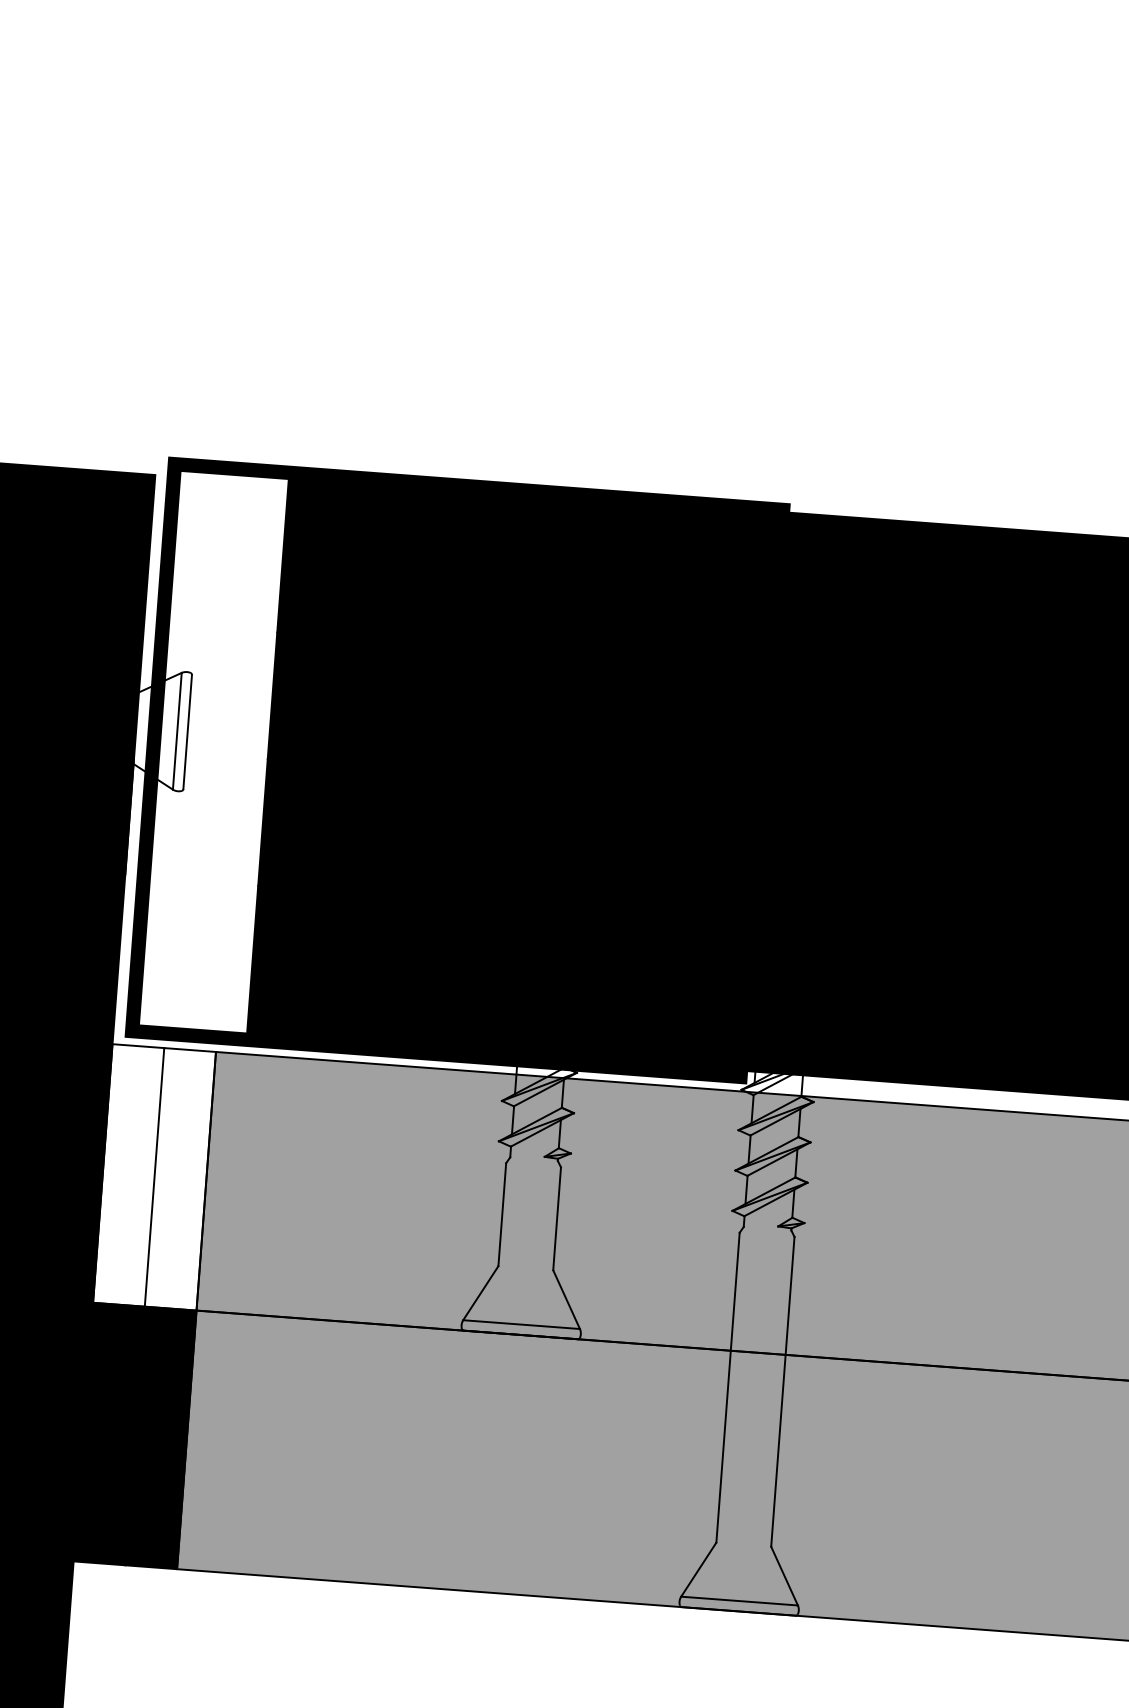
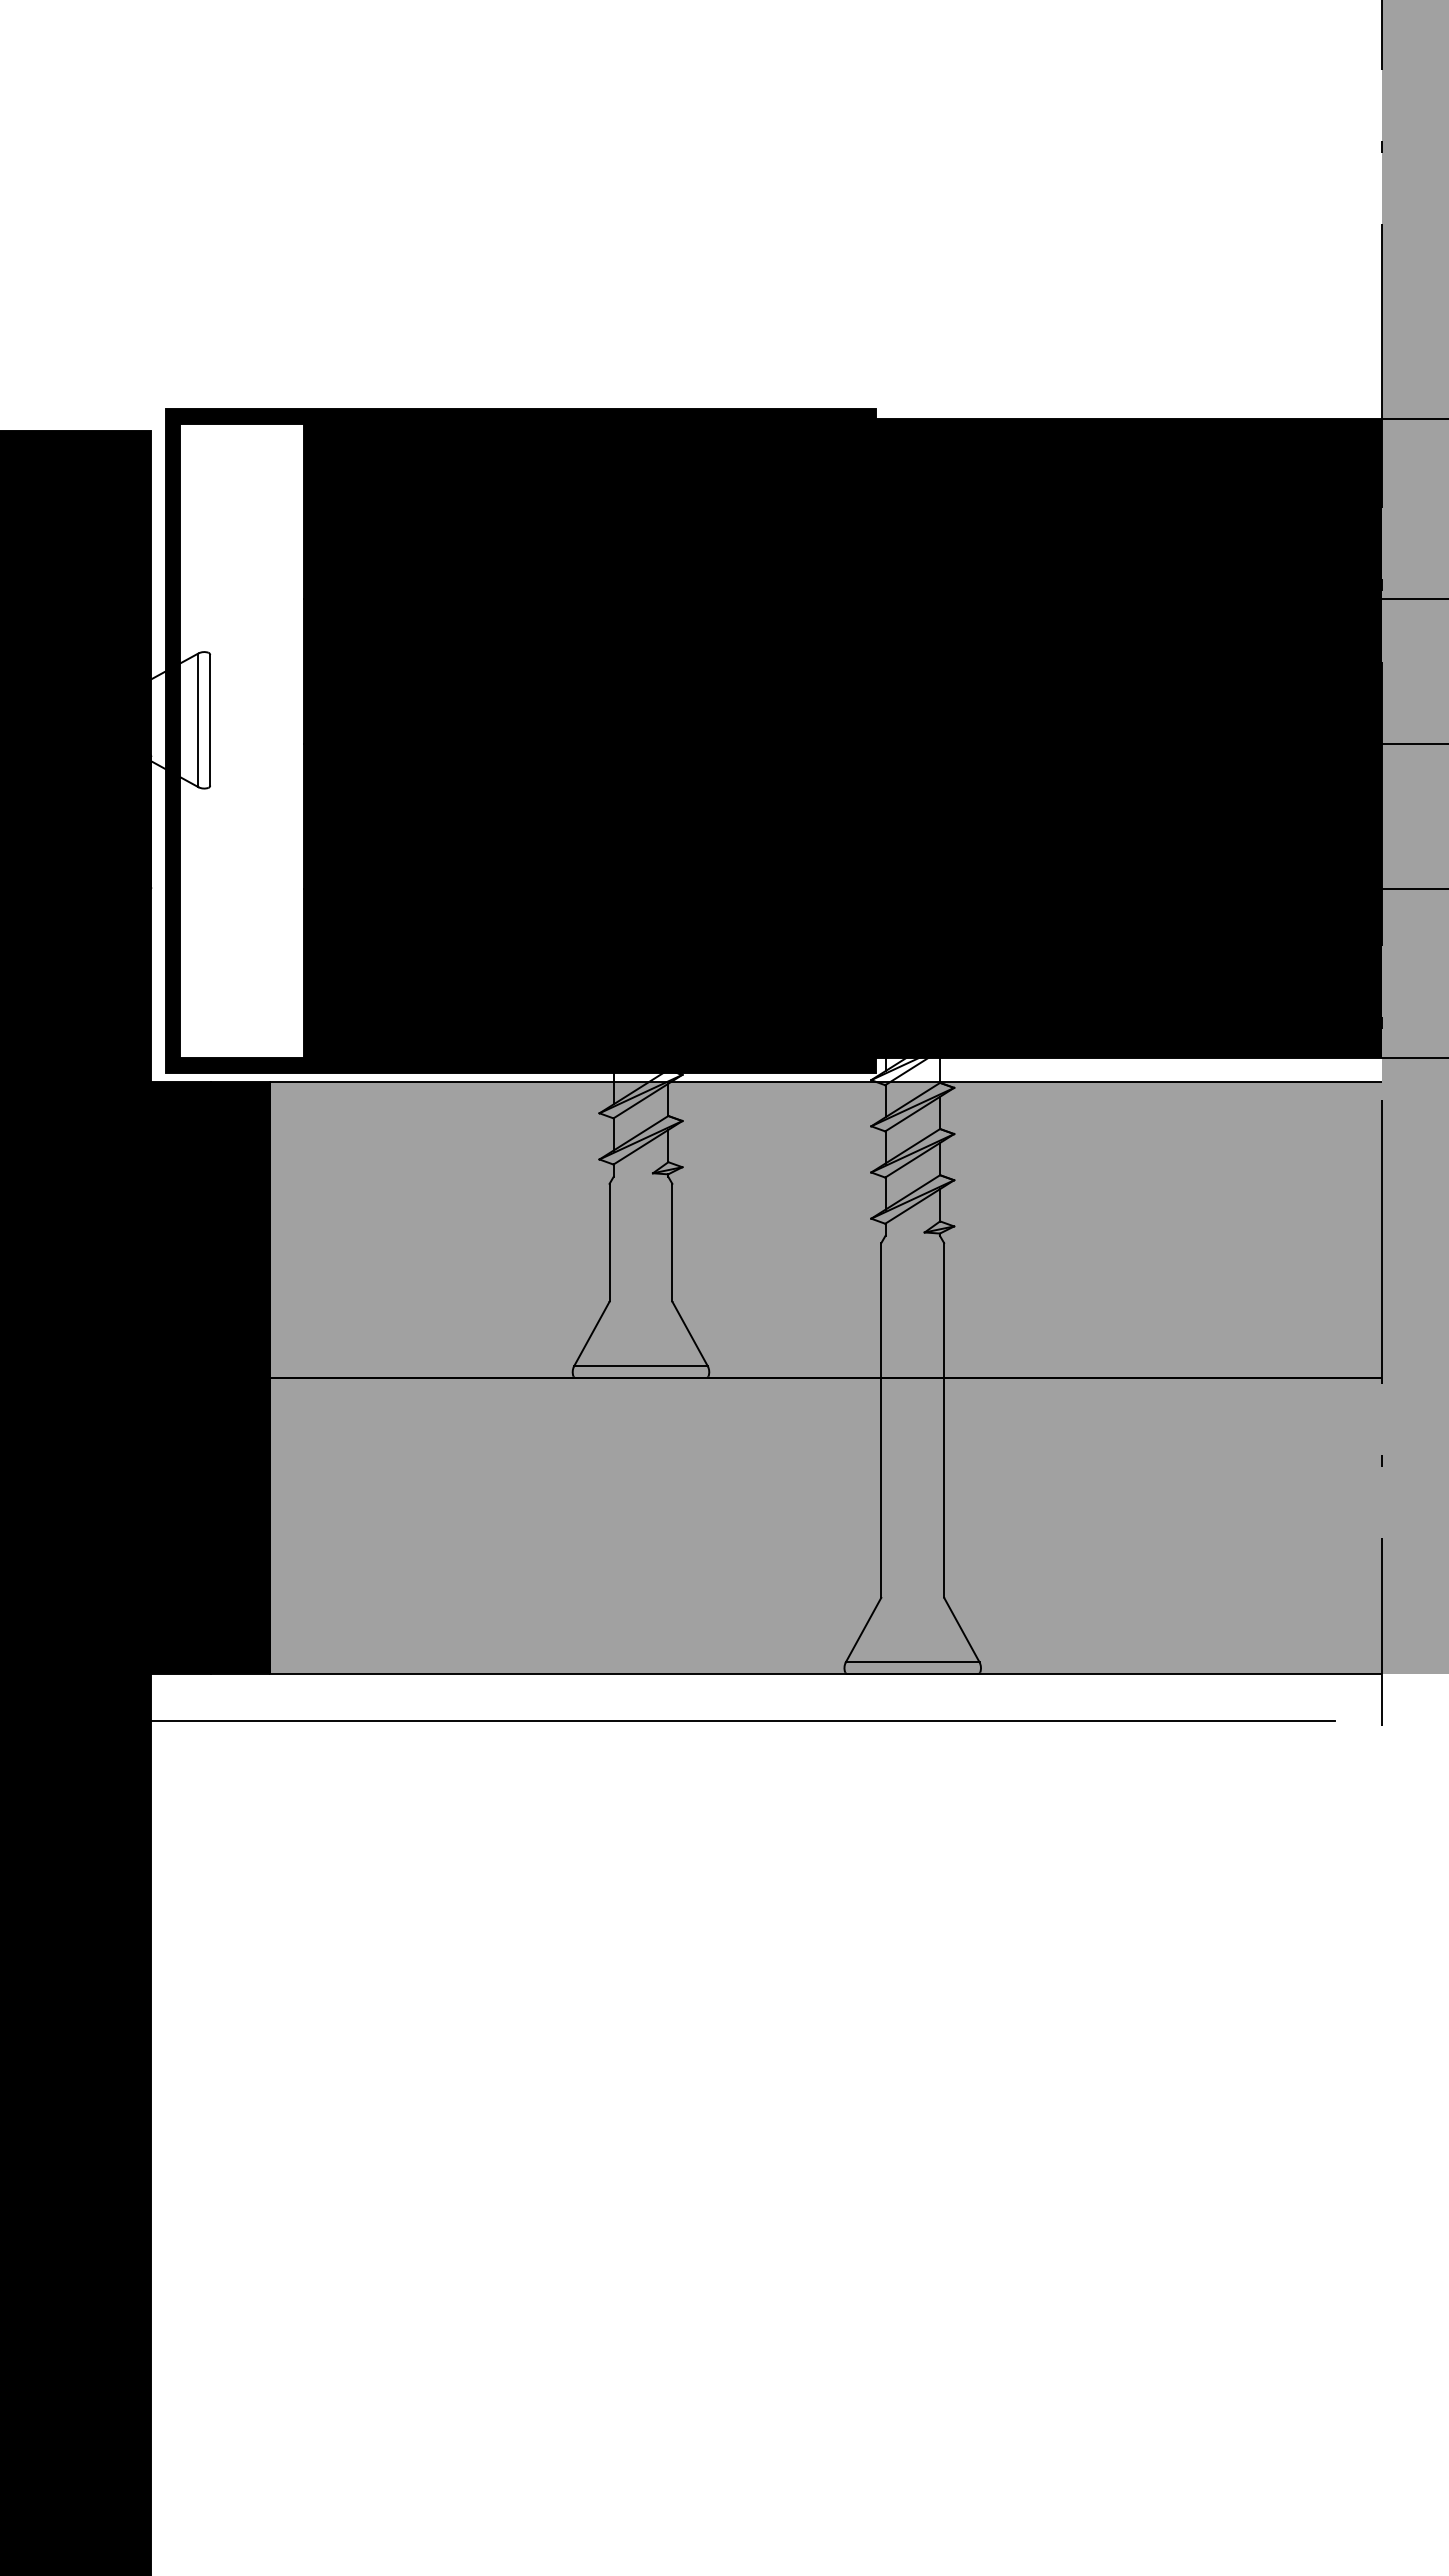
fill: (154, 1177) -> (210, 1230), added
line: (587, 1641) -> (743, 1721), added

